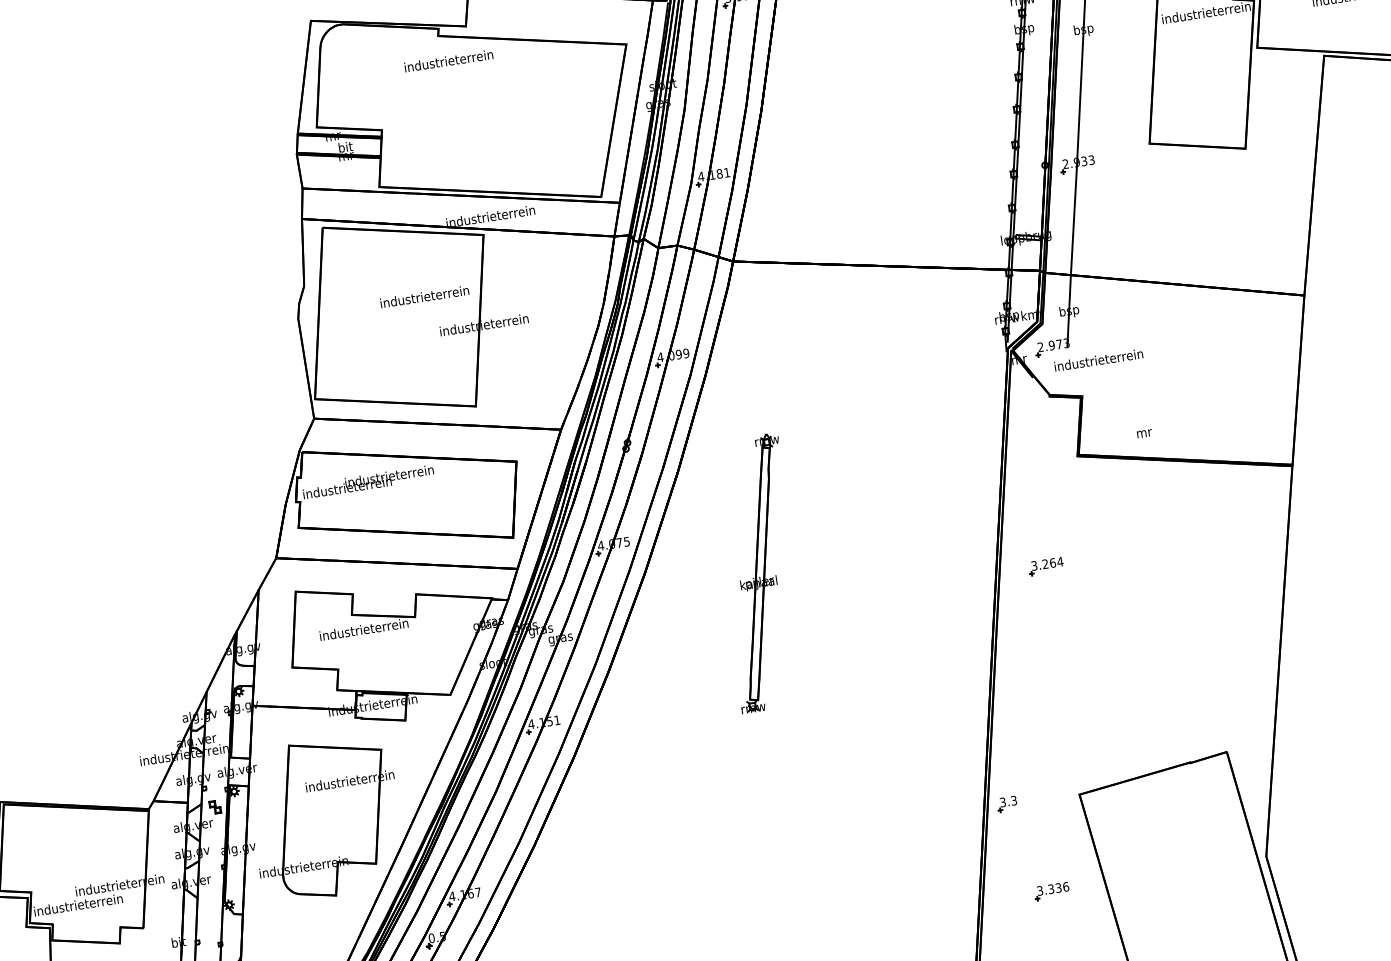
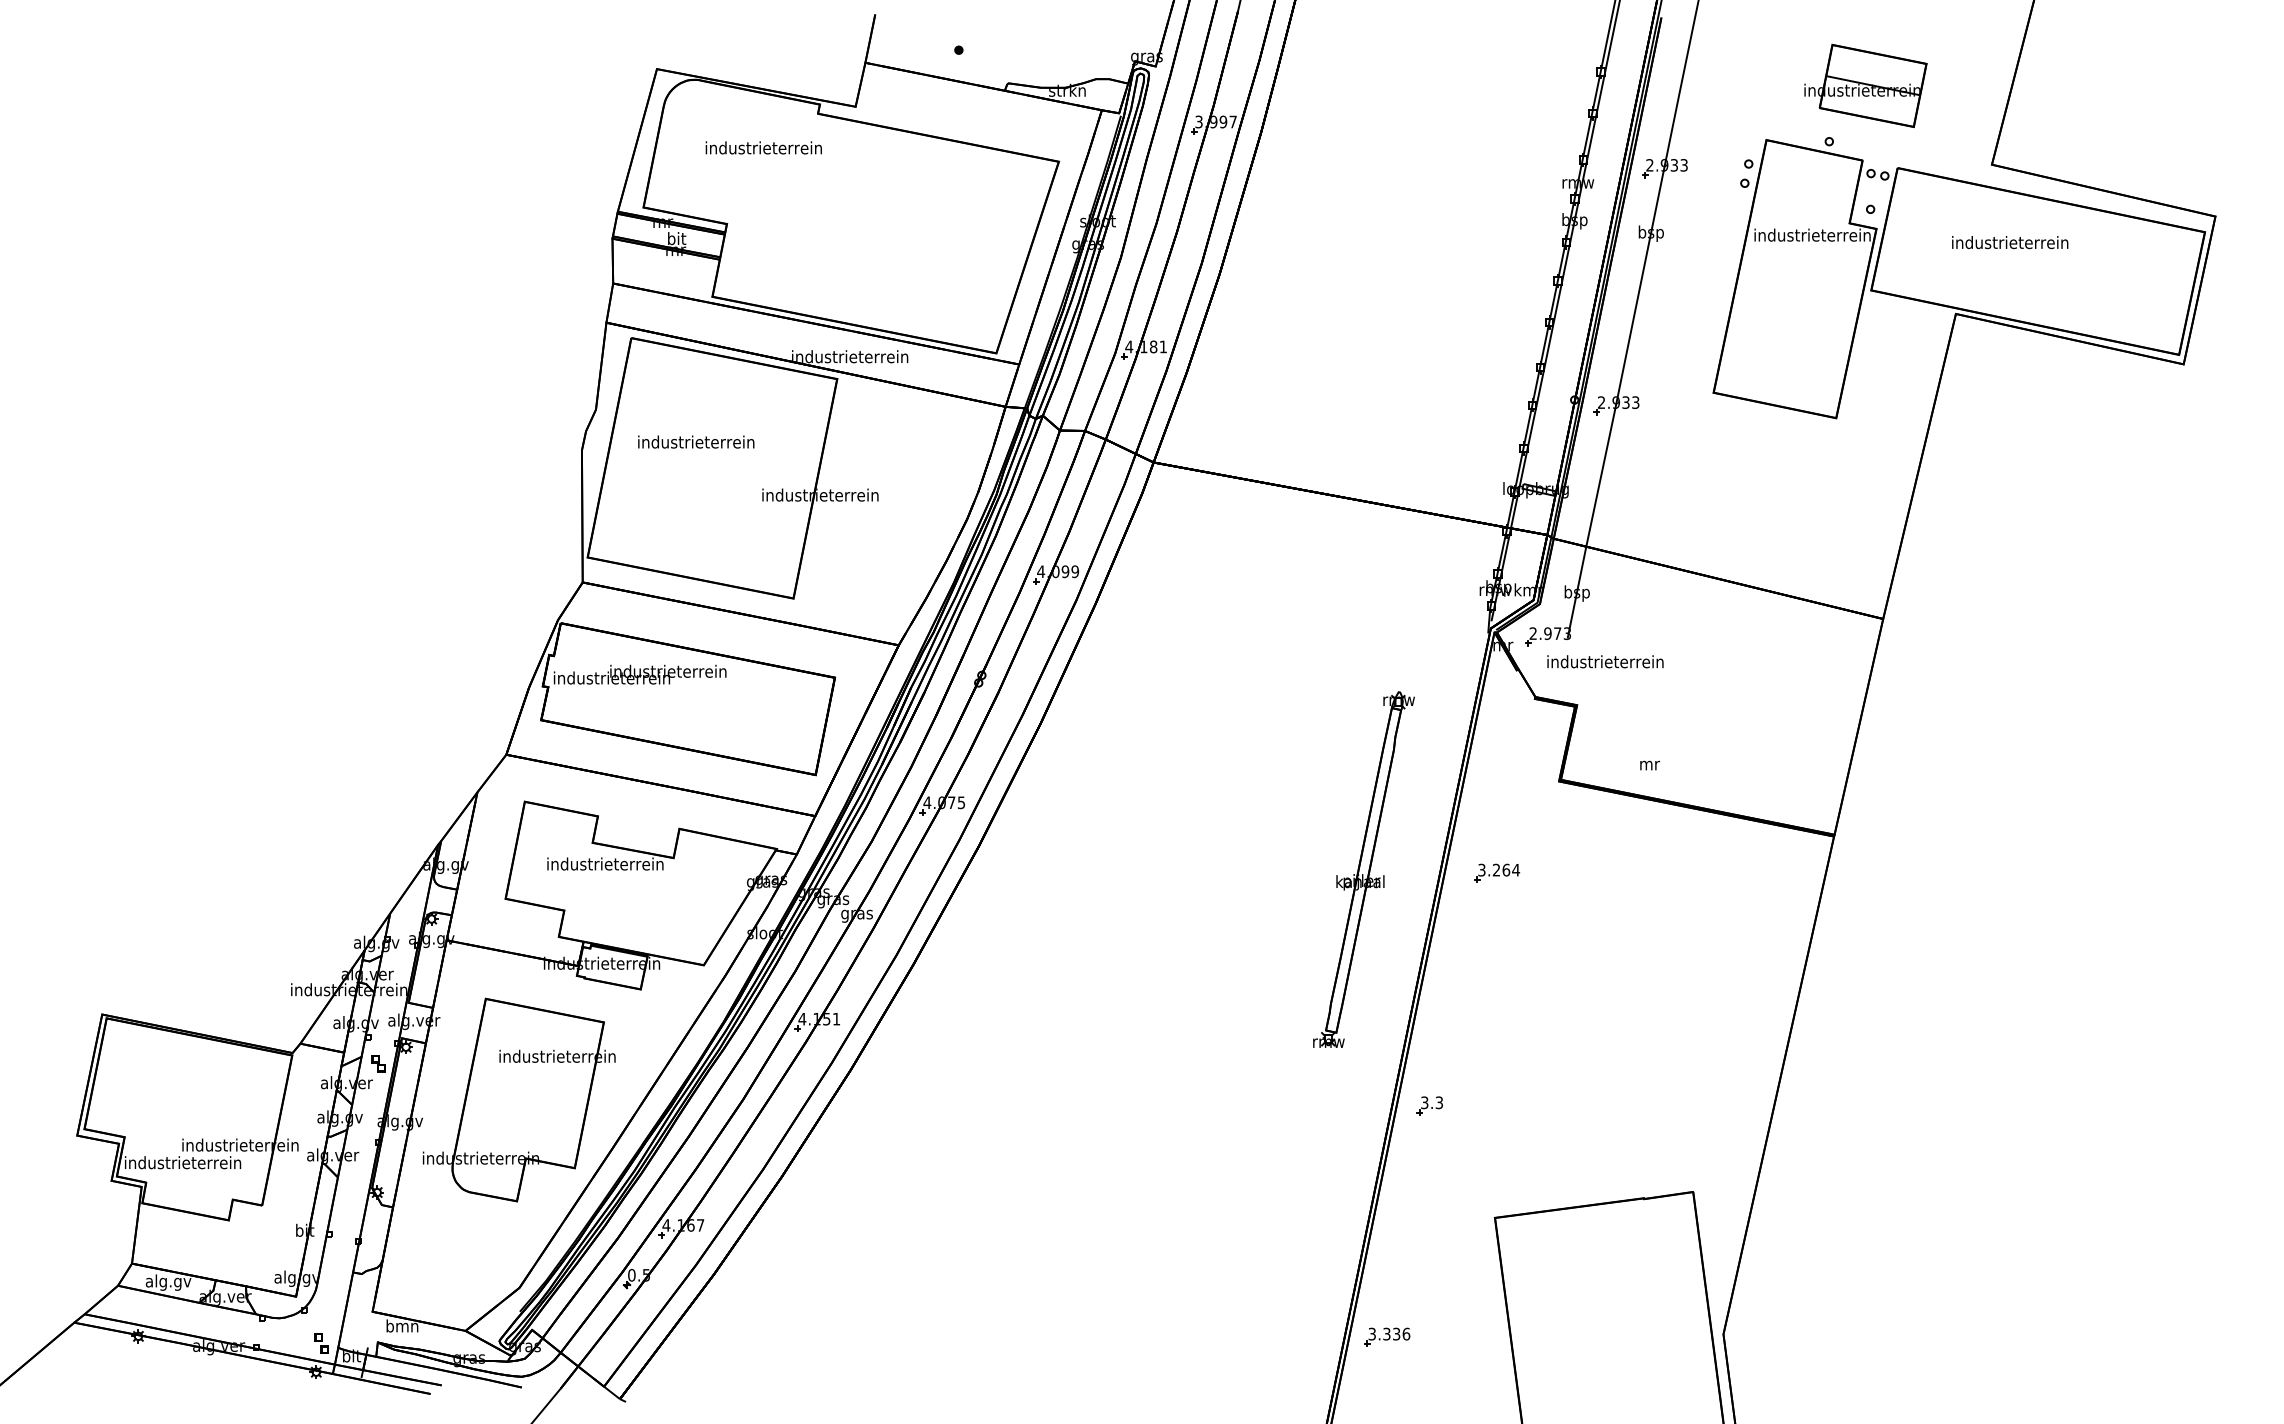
text: (448, 60) -> (763, 147), moved
text: (424, 296) -> (696, 441), moved
part: (1046, 565) -> (1497, 872), moved
part: (759, 573) -> (1363, 869), moved
part: (1006, 803) -> (1429, 1105), moved
part: (1051, 890) -> (1387, 1336), moved

